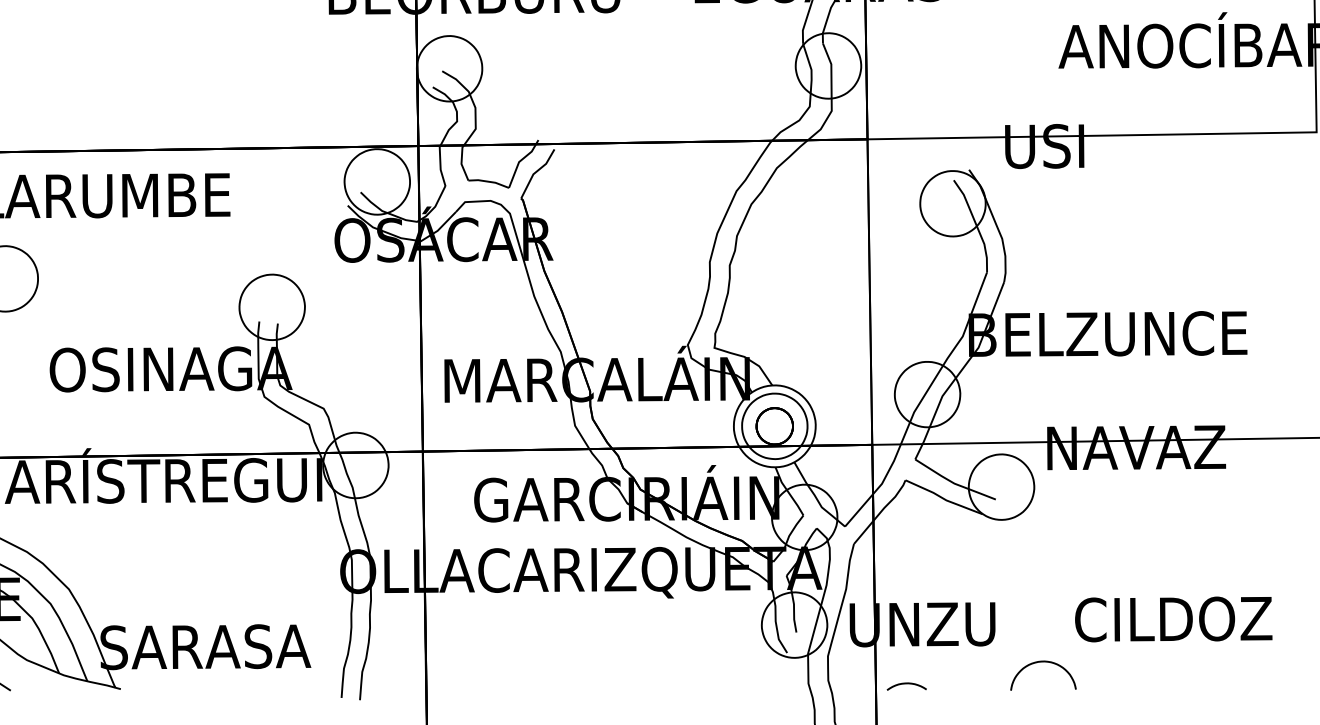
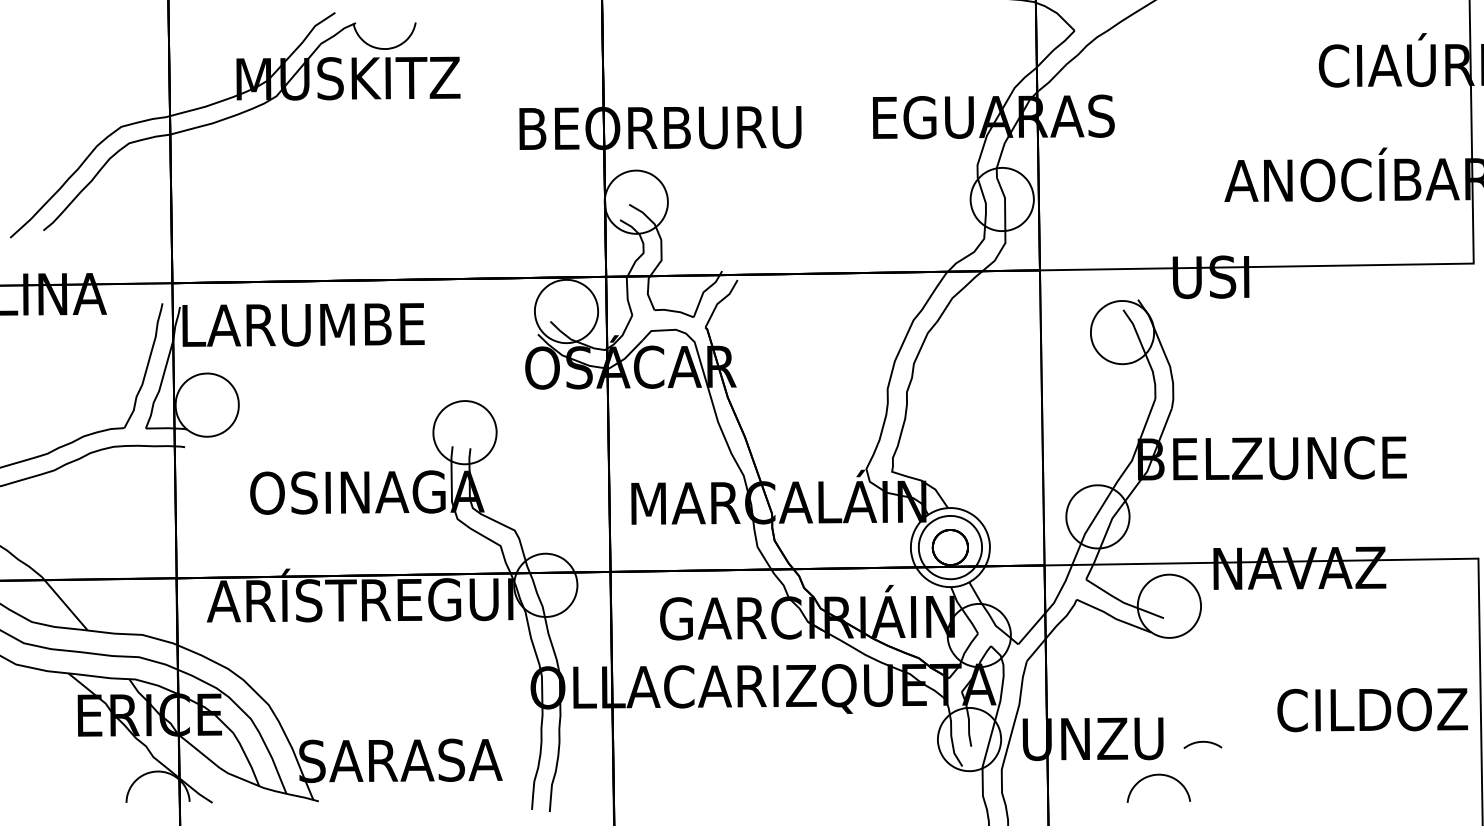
text: (1173, 619) -> (1372, 710), moved
curve: (1043, 662) -> (1158, 775), moved
curve: (906, 684) -> (1202, 742), moved

